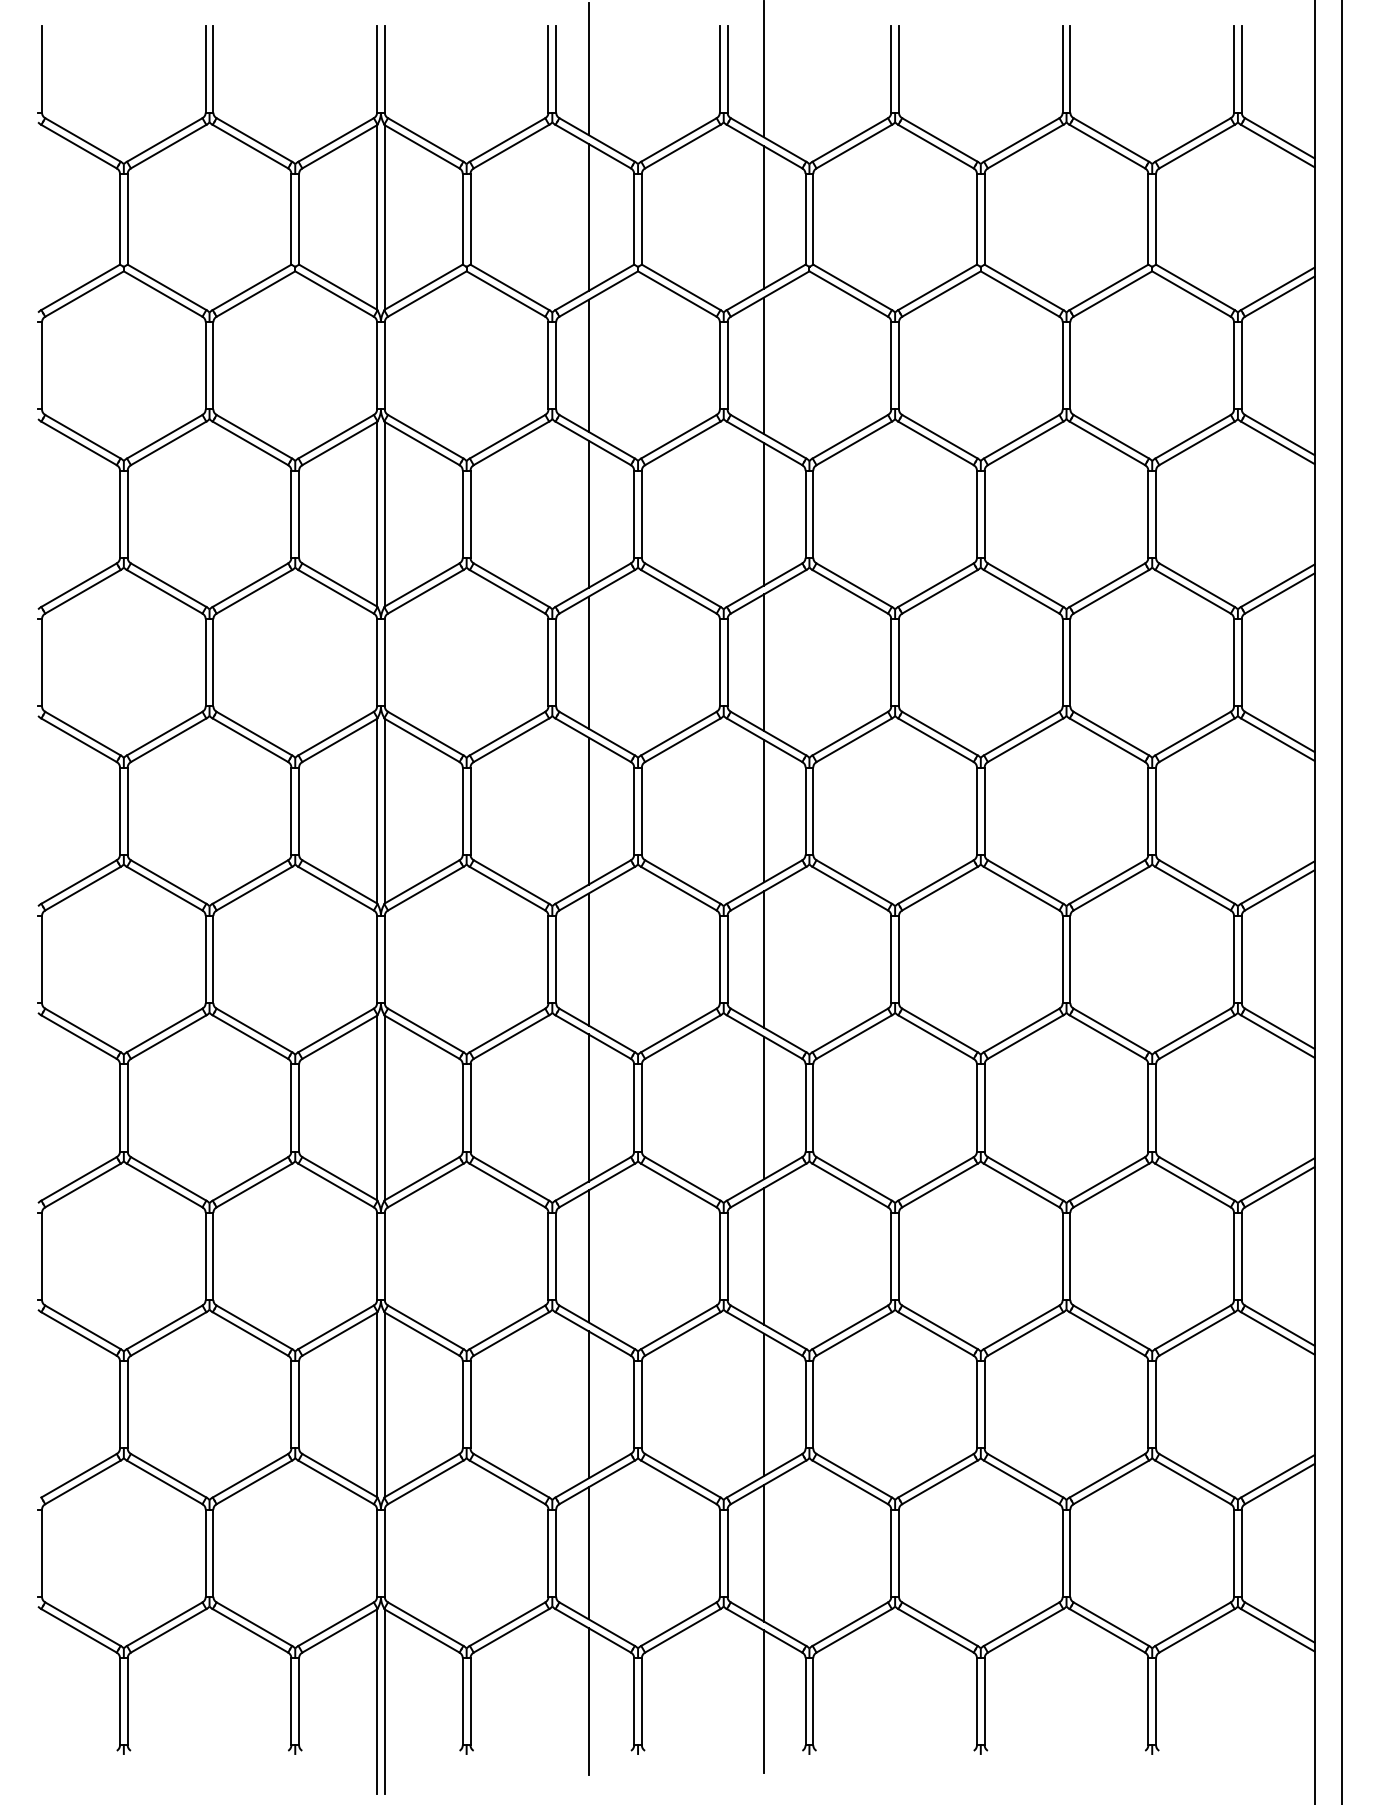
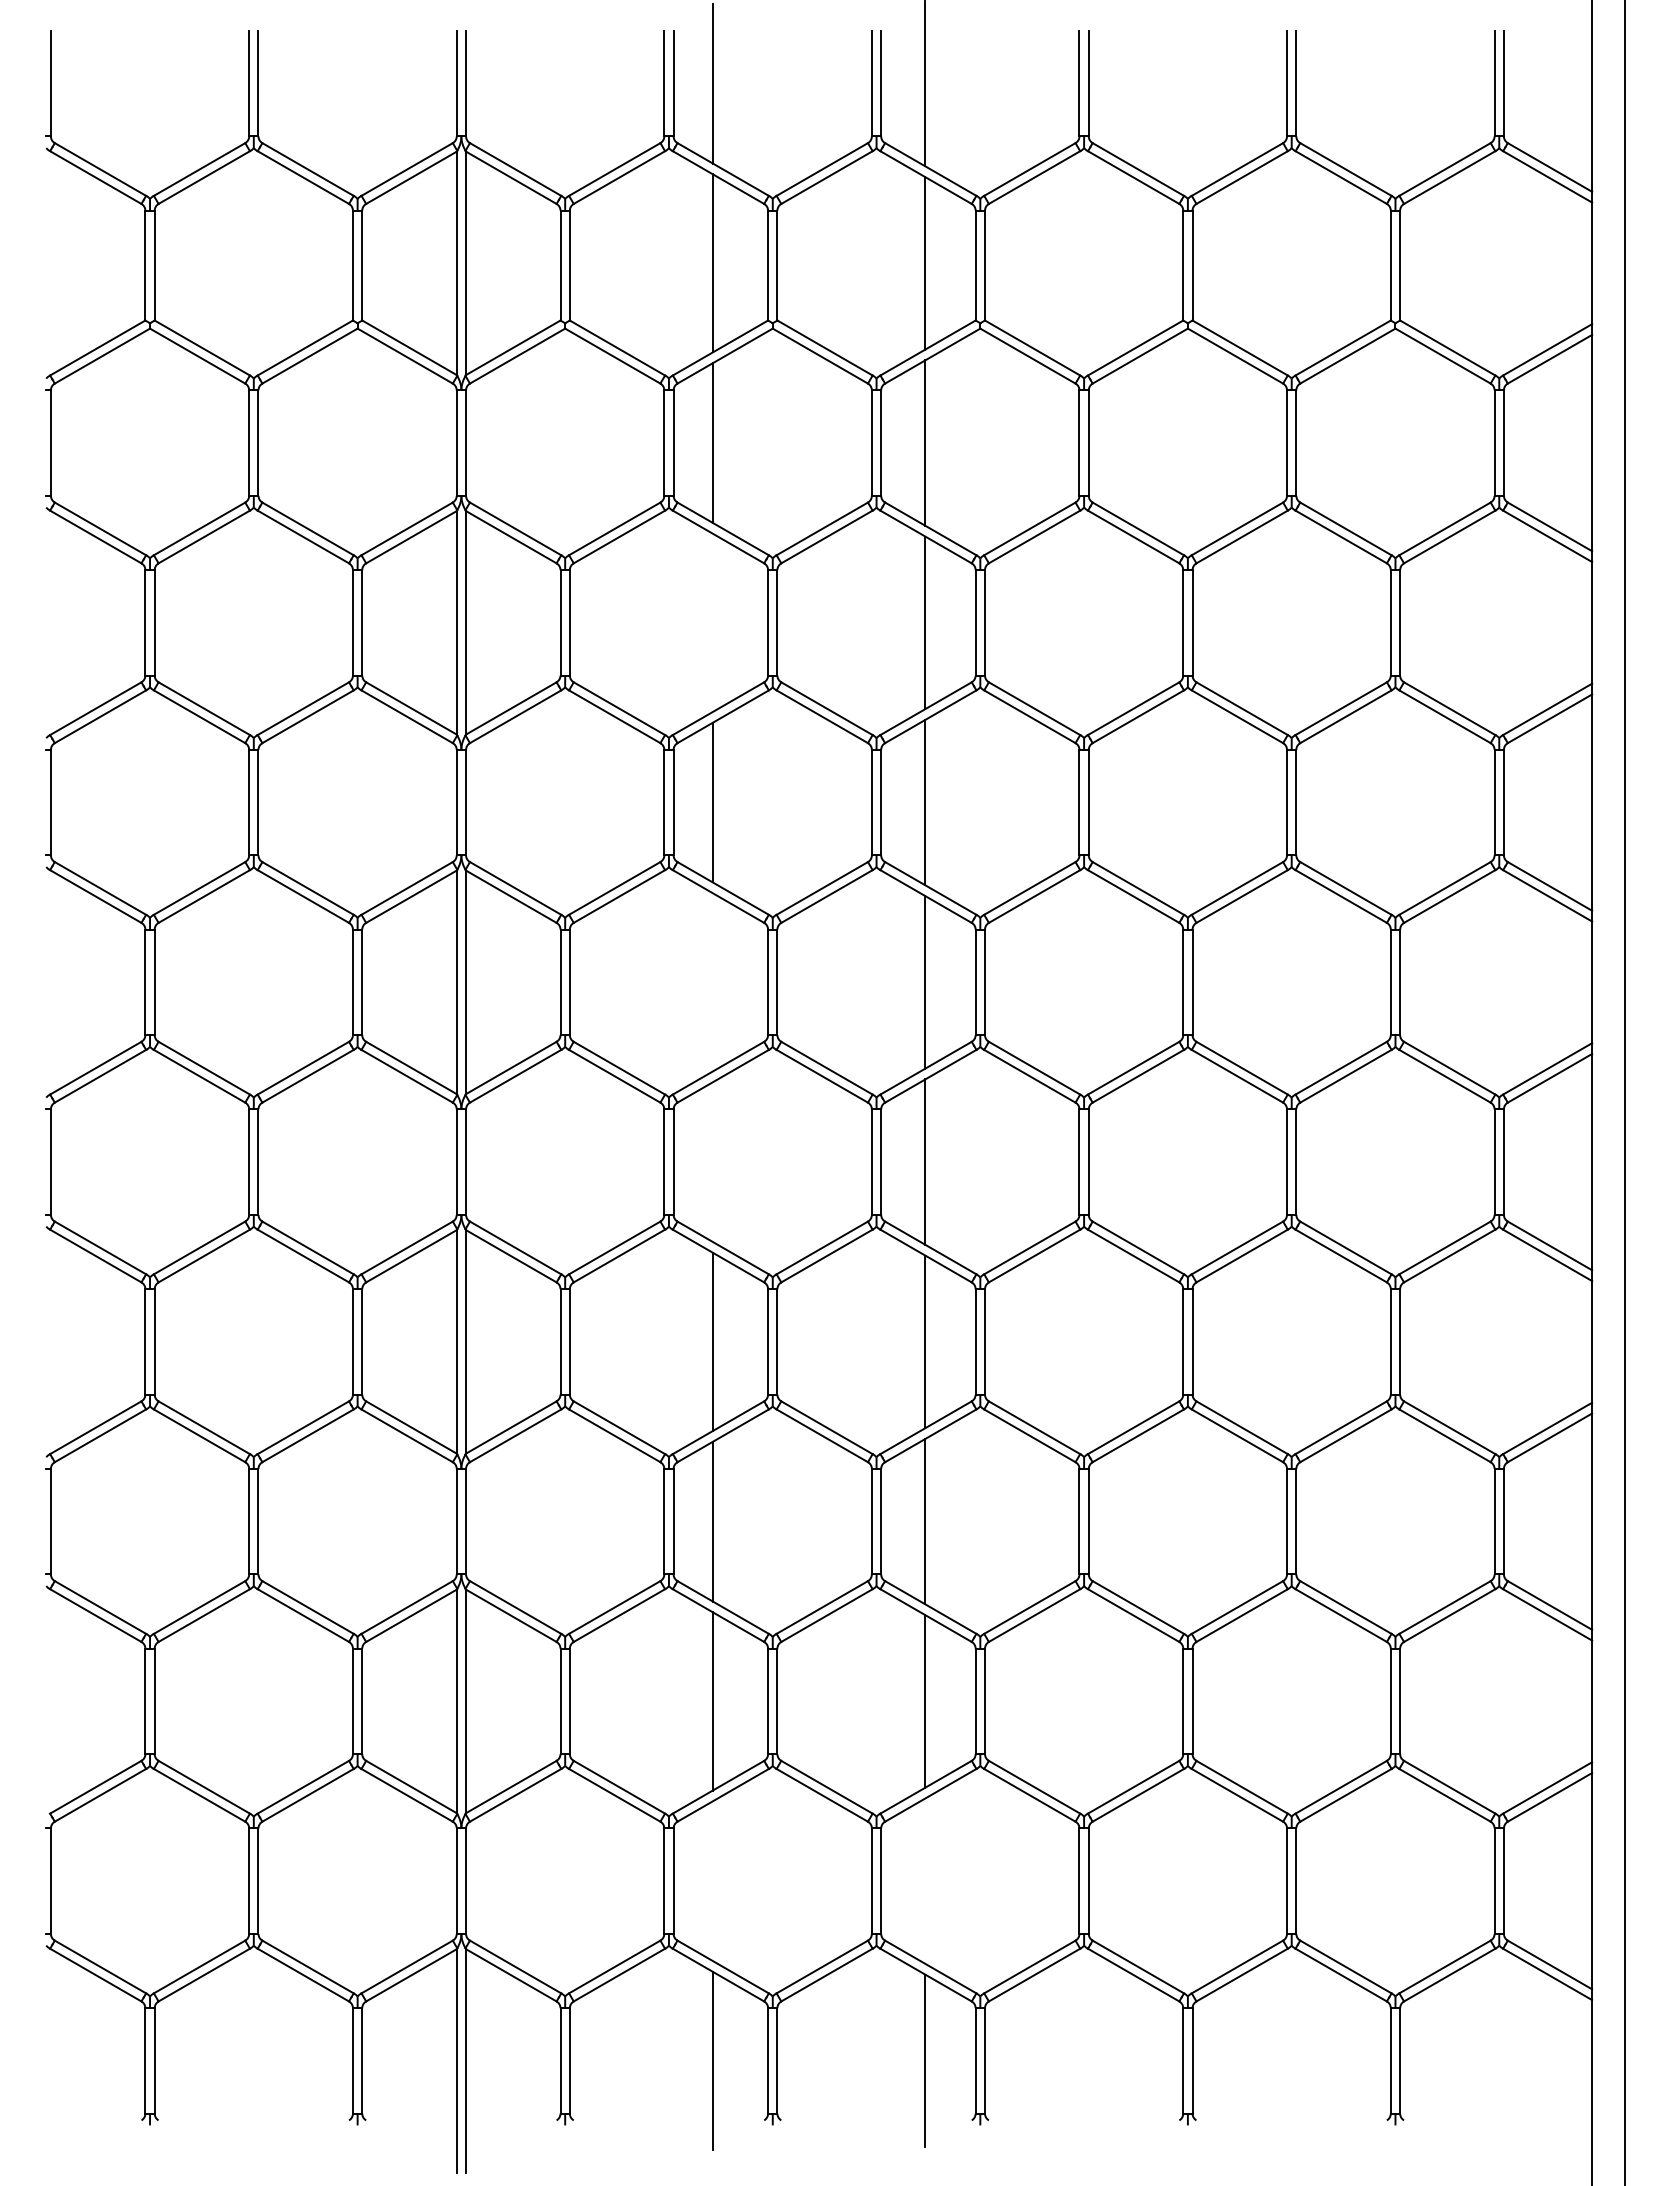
line: (588, 514) -> (712, 622), removed
line: (588, 811) -> (712, 982), removed
line: (588, 959) -> (712, 1161), removed
line: (764, 1552) -> (925, 1880), removed
line: (588, 1553) -> (712, 1881), removed

